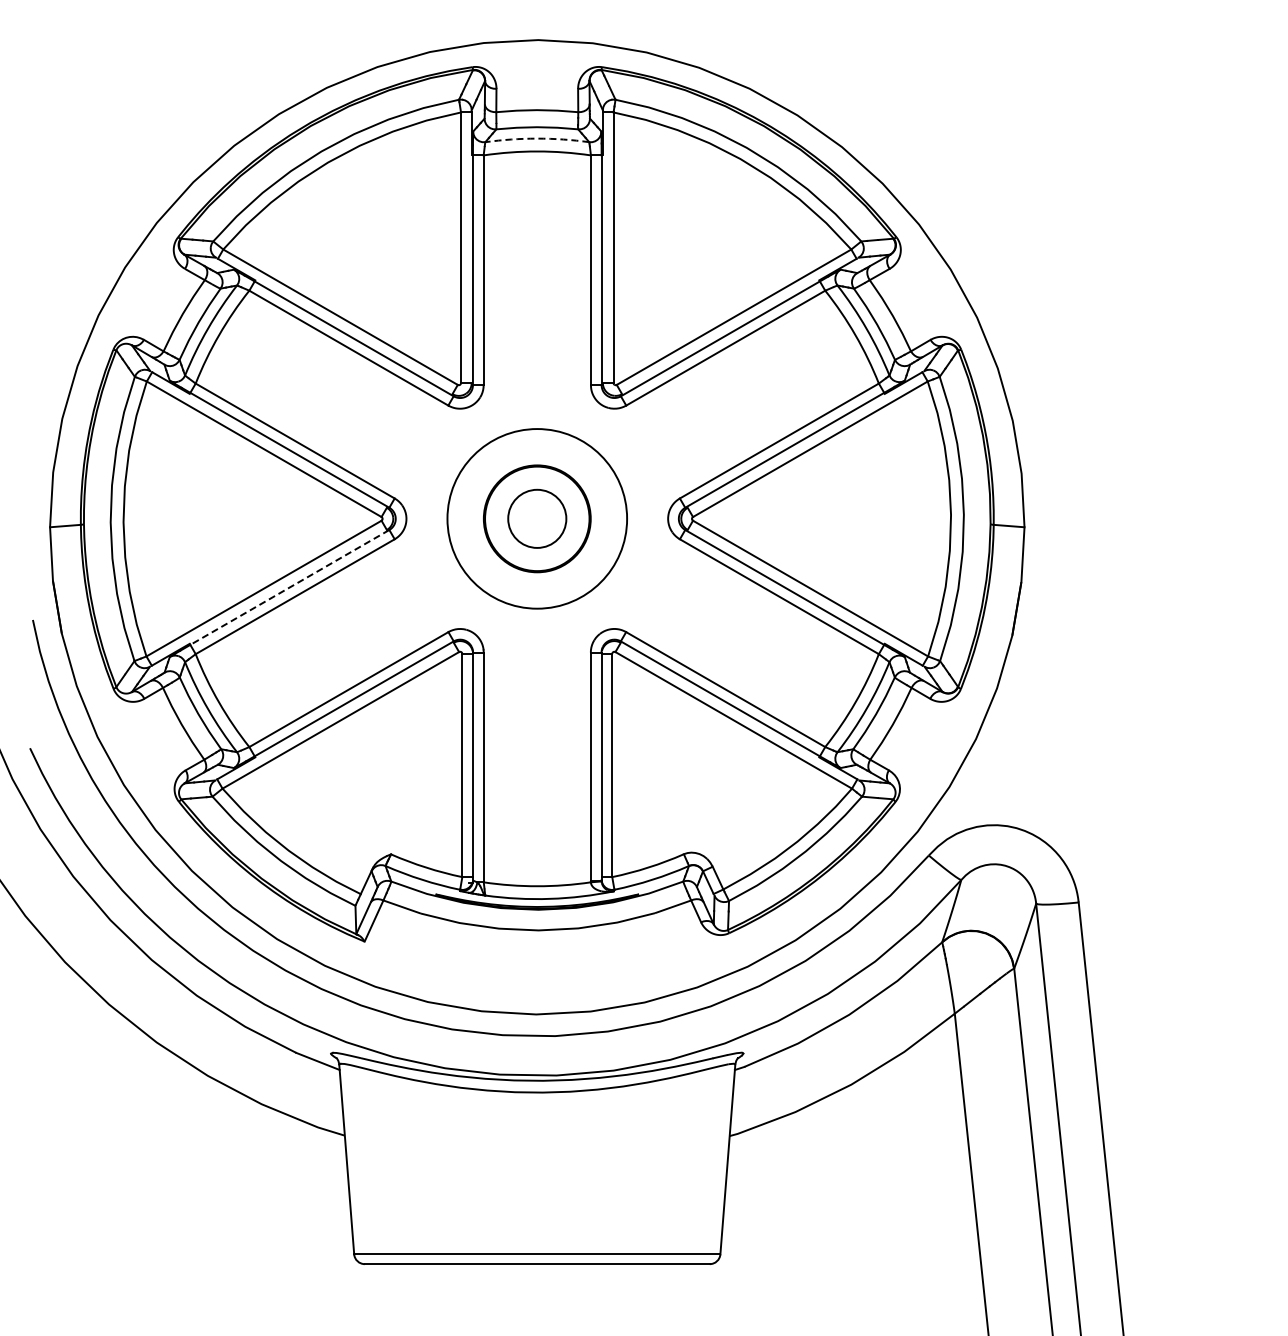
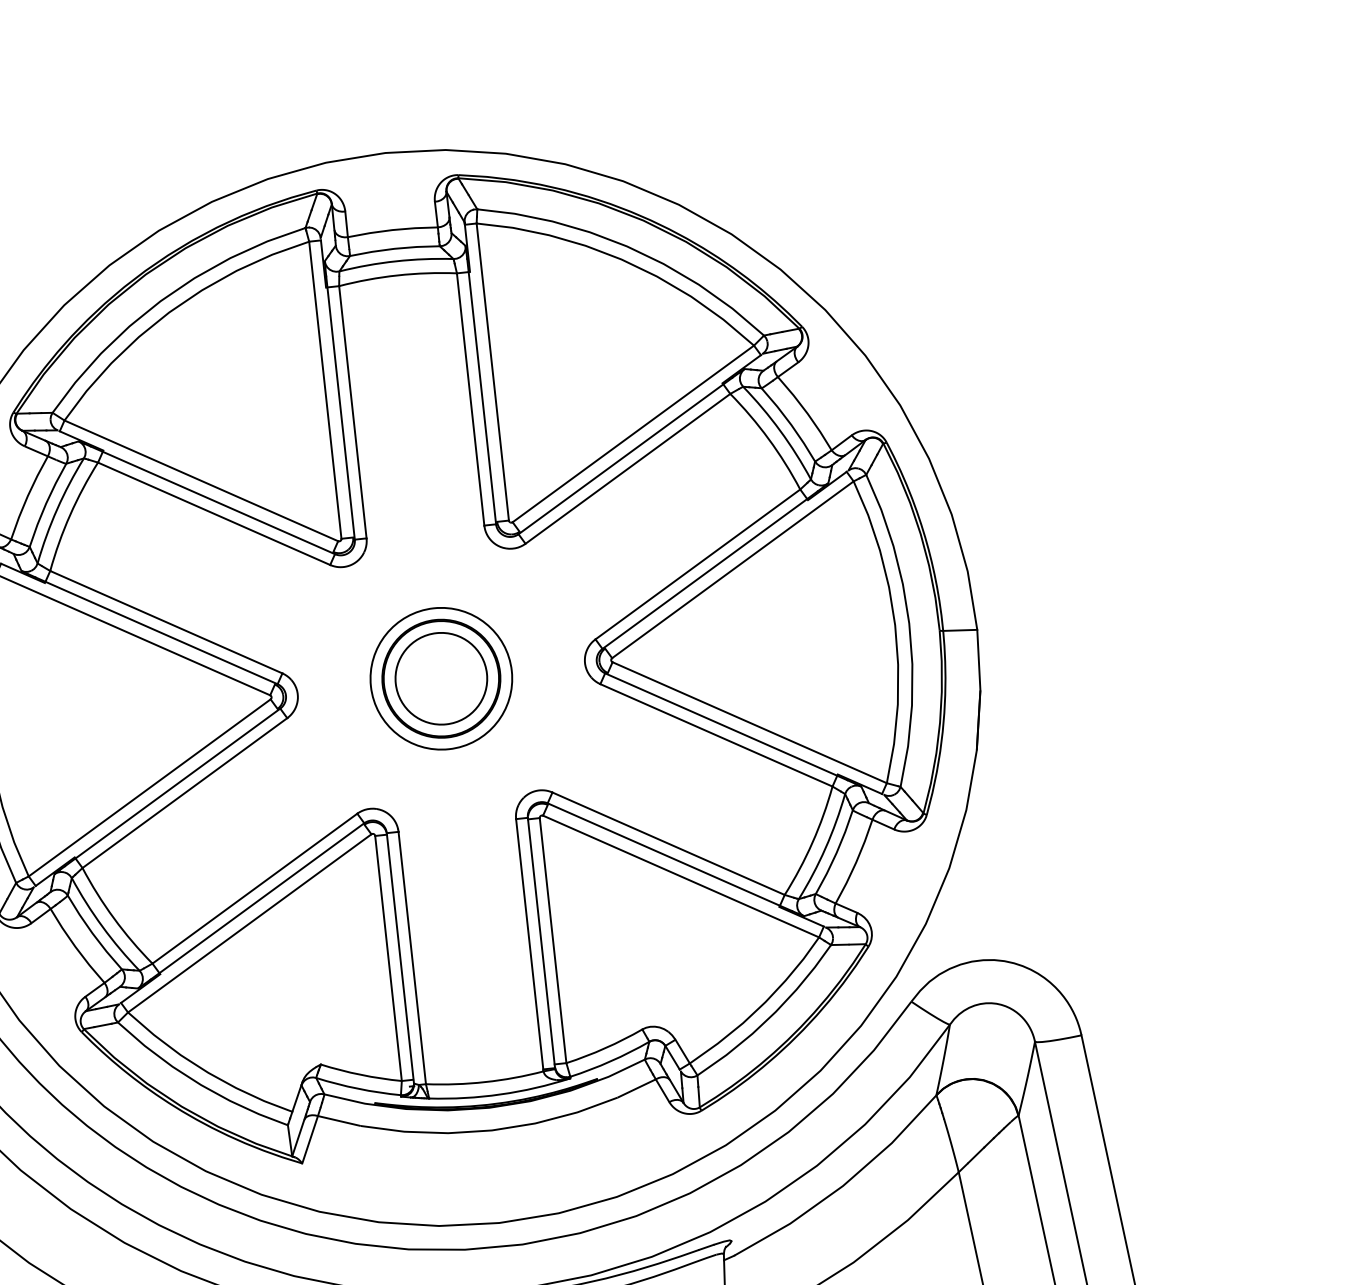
arc: (537, 138) -> (396, 261), dashed -> solid
circle: (536, 518) -> (440, 678), size x1.43
circle: (537, 518) -> (441, 678), size x0.71
line: (289, 587) -> (177, 783), dashed -> solid

